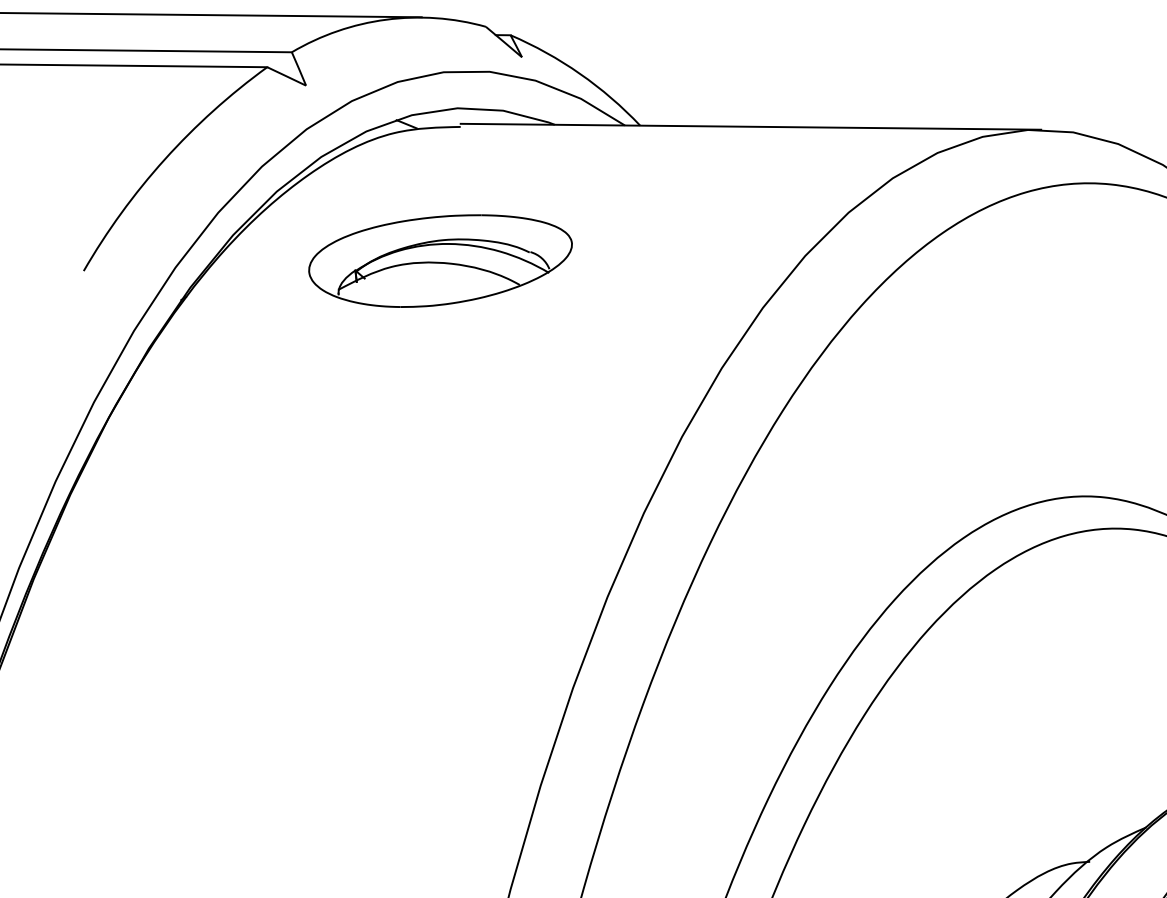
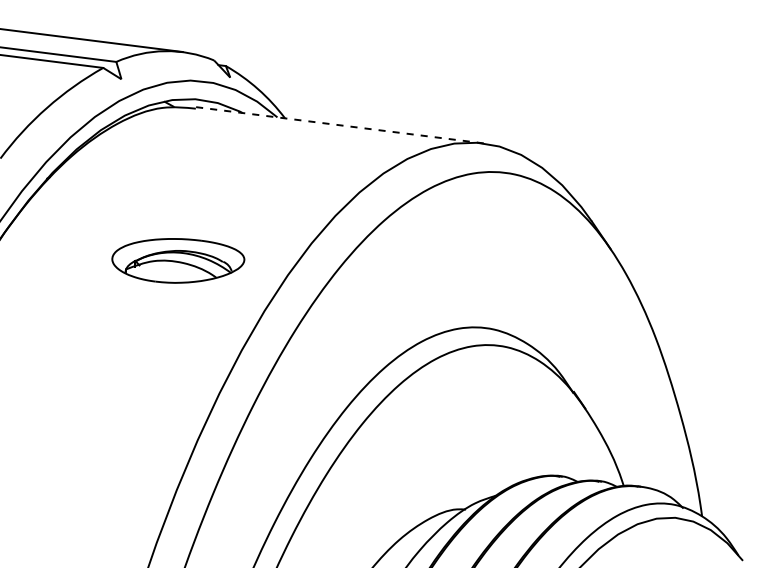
line: (750, 127) -> (339, 125), solid -> dashed
part: (441, 259) -> (178, 260), moved

